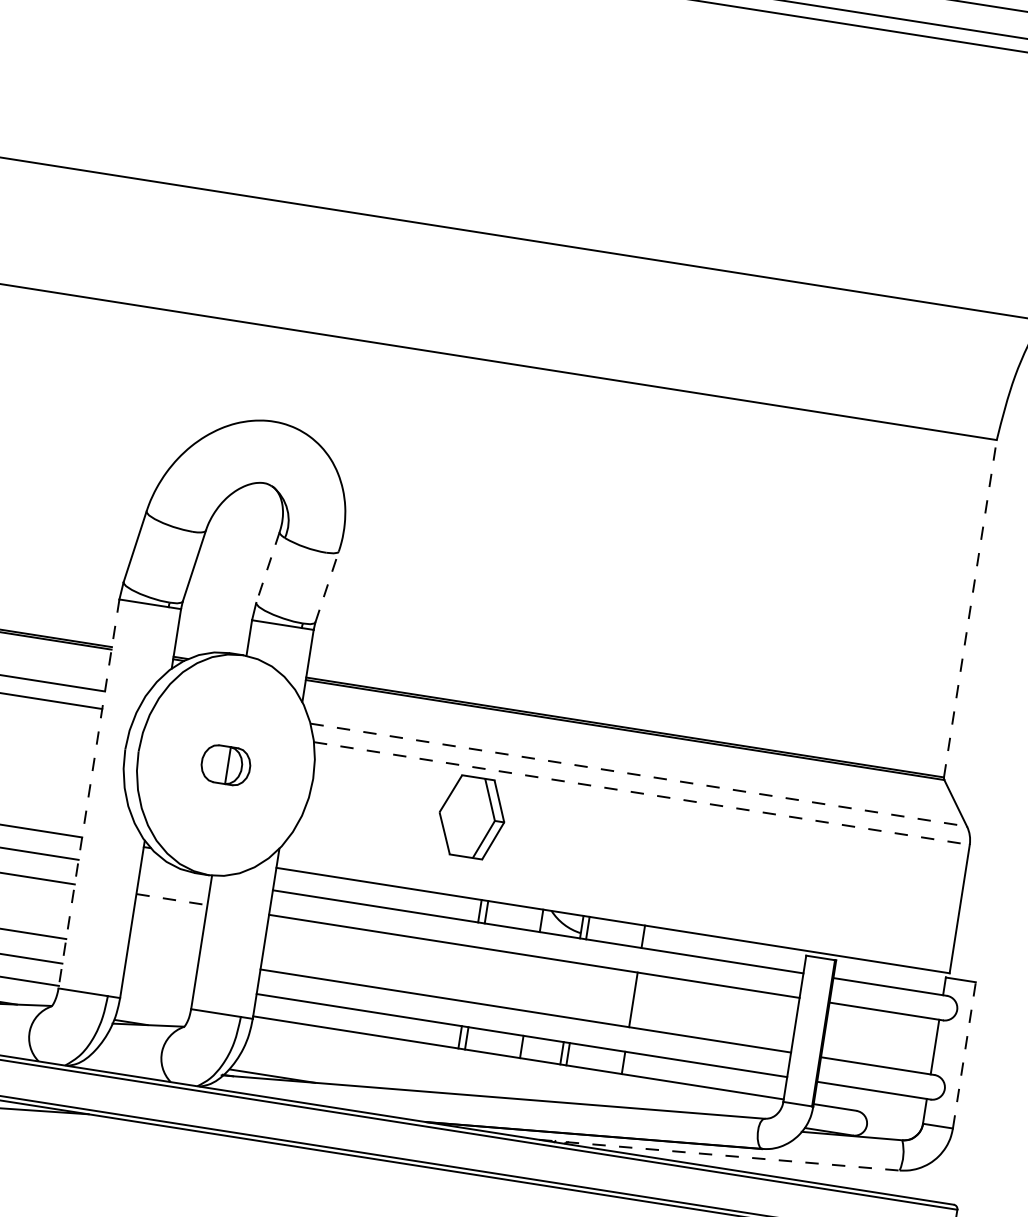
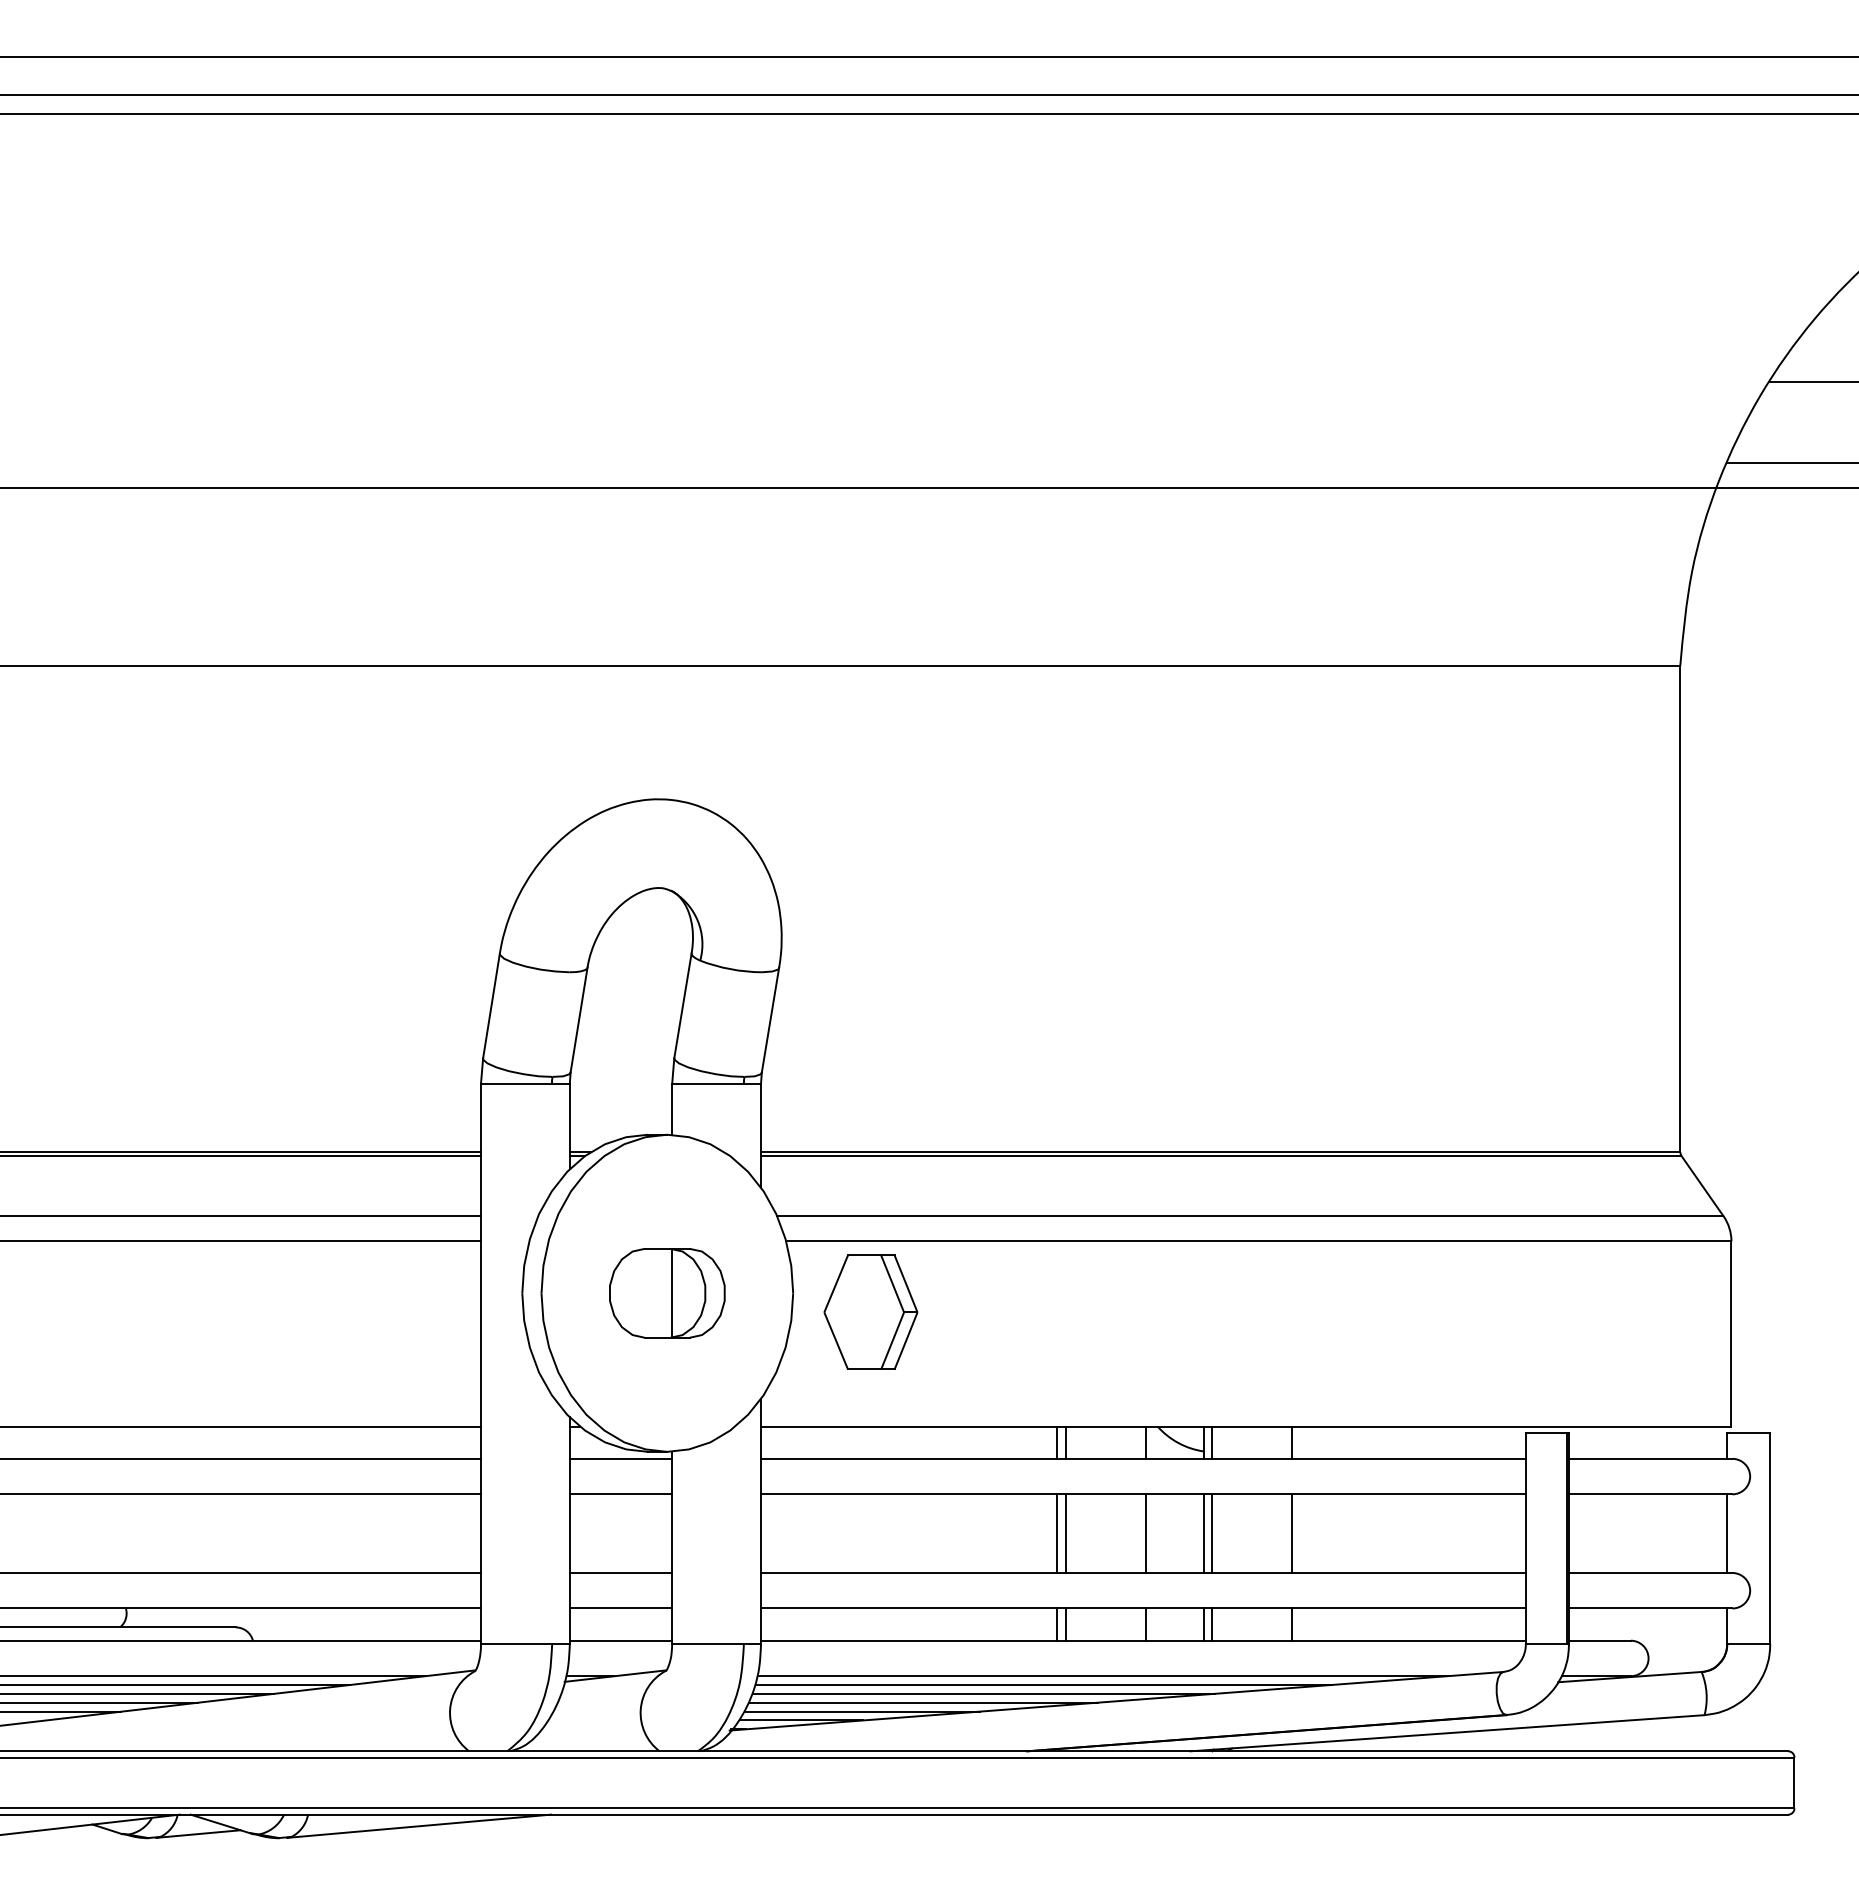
line: (267, 567) -> (682, 1006), dashed -> solid
line: (327, 586) -> (770, 1019), dashed -> solid
line: (970, 608) -> (1680, 908), dashed -> solid
part: (226, 765) -> (667, 1293), size x1.67
line: (638, 775) -> (1250, 1216), dashed -> solid
line: (641, 793) -> (1258, 1241), dashed -> solid
line: (89, 794) -> (481, 1364), dashed -> solid
part: (471, 816) -> (870, 1311), moved
line: (175, 874) -> (620, 1458), added
line: (172, 899) -> (621, 1494), dashed -> solid
line: (162, 954) -> (620, 1573), added
line: (469, 974) -> (1056, 1533), added
line: (476, 975) -> (1066, 1533), added
line: (159, 978) -> (620, 1608), added
line: (531, 983) -> (1145, 1533), added
line: (571, 990) -> (1203, 1533), added
line: (578, 991) -> (1212, 1533), added
line: (155, 1001) -> (620, 1640), added
line: (964, 1055) -> (1770, 1538), dashed -> solid
line: (315, 1076) -> (862, 1711), added
line: (358, 1076) -> (922, 1702), added
line: (401, 1077) -> (983, 1693), added
line: (444, 1078) -> (1043, 1685), added
line: (486, 1078) -> (1103, 1676), added
line: (719, 1155) -> (1447, 1733), dashed -> solid

